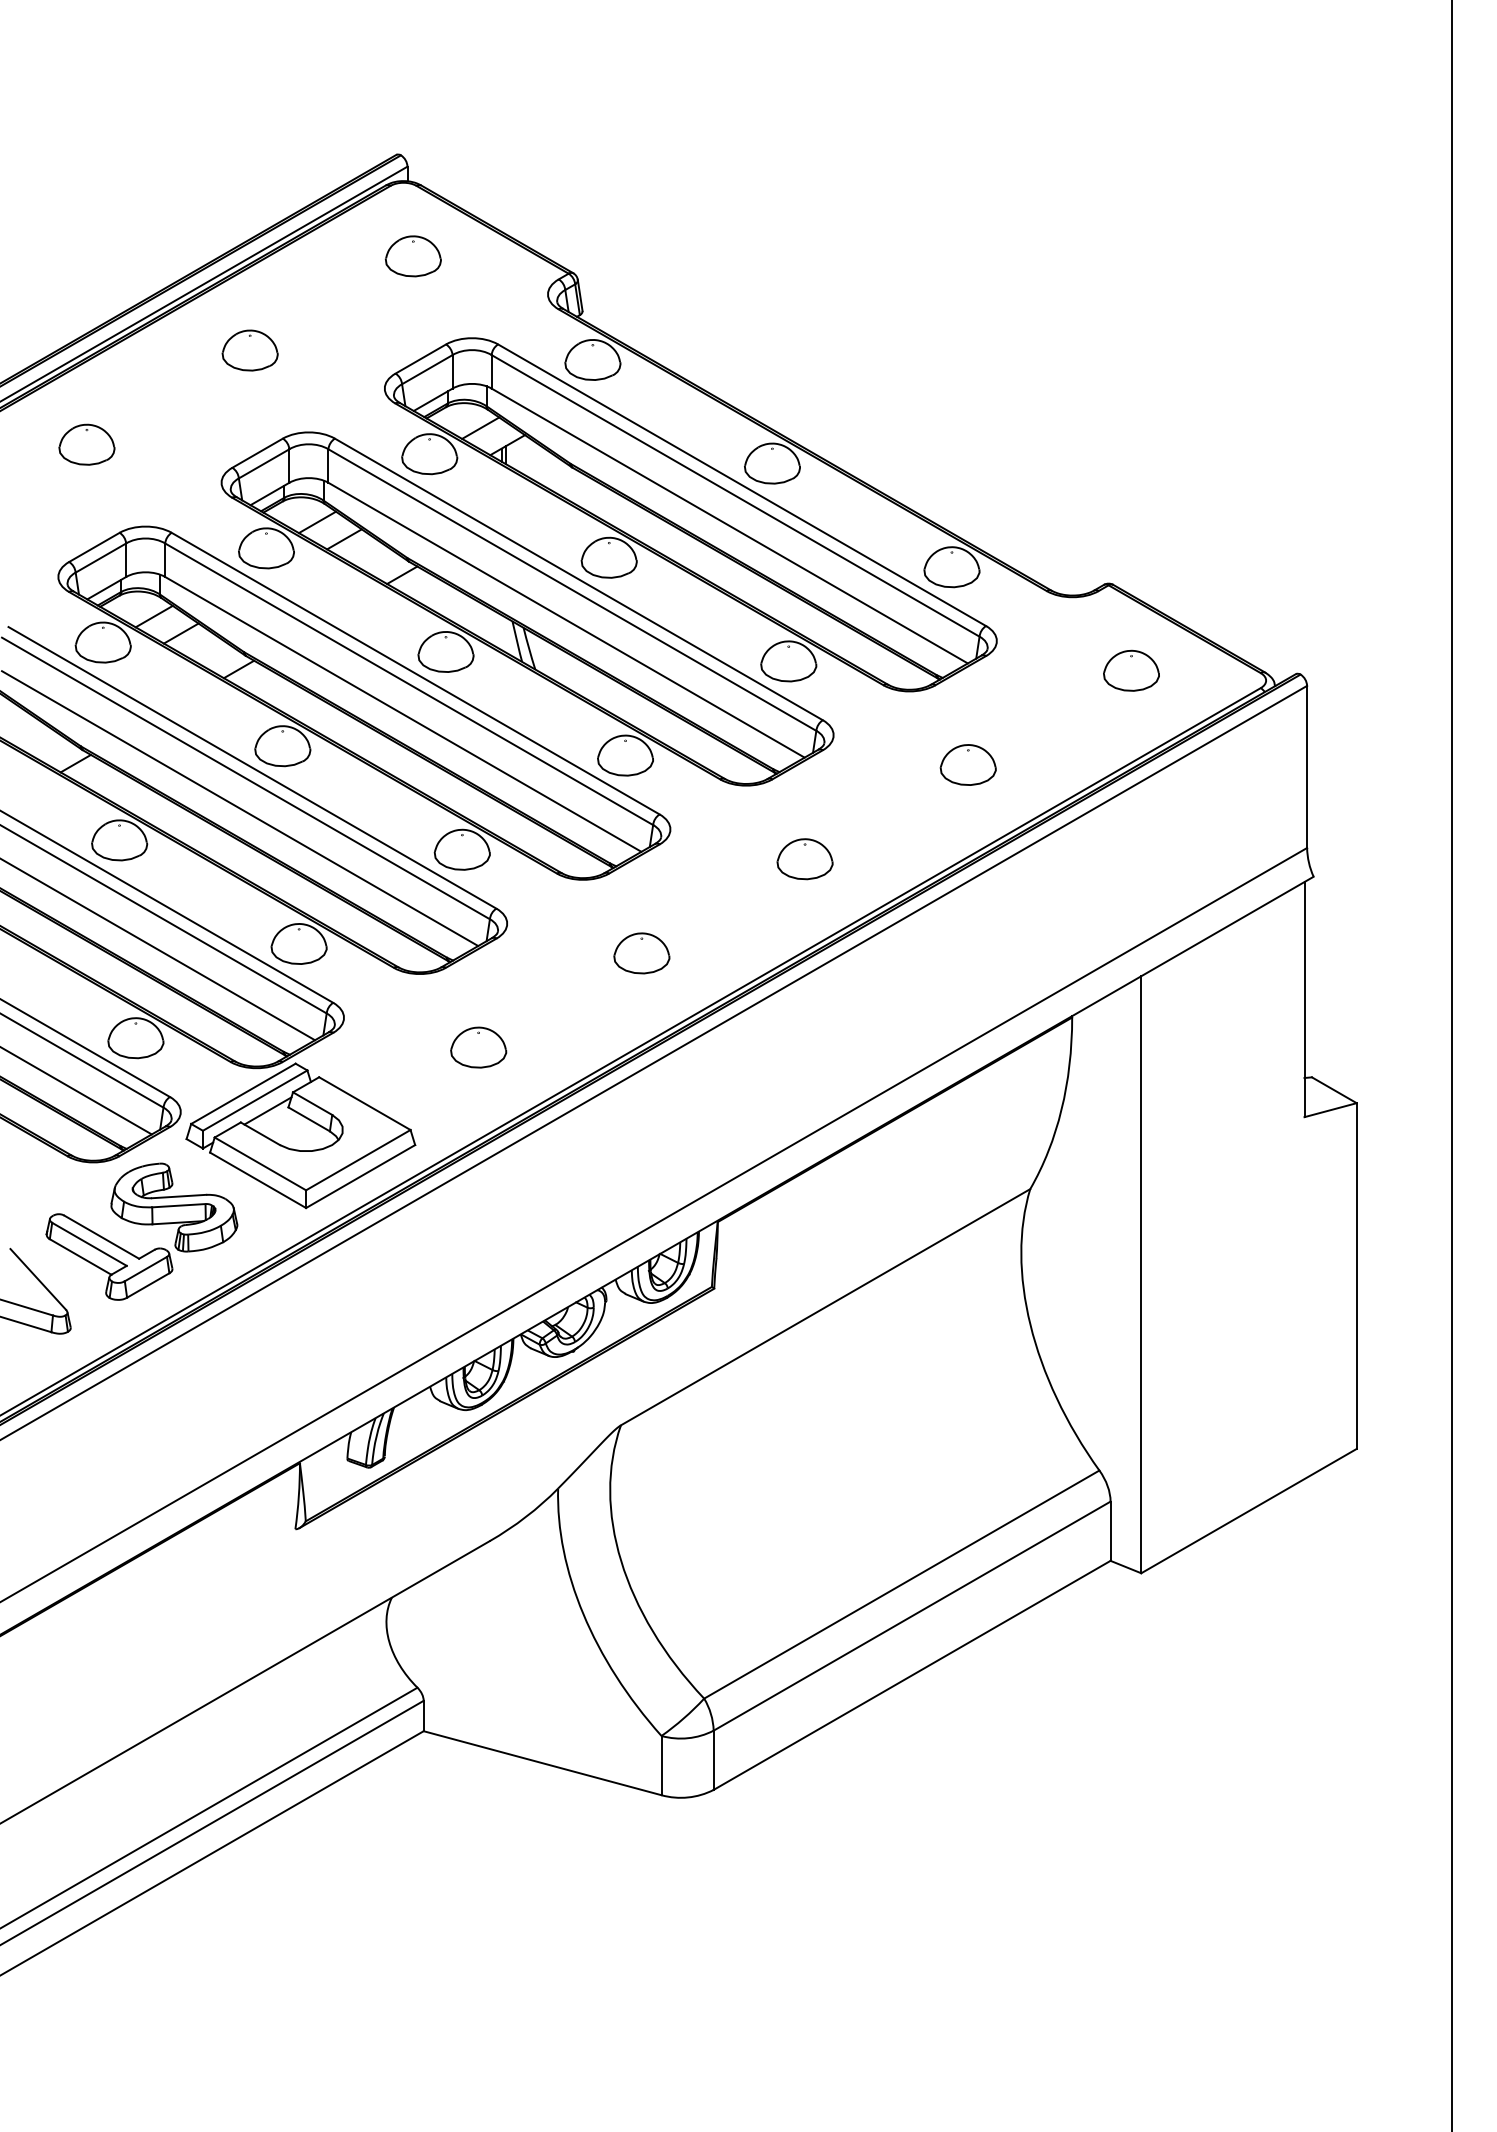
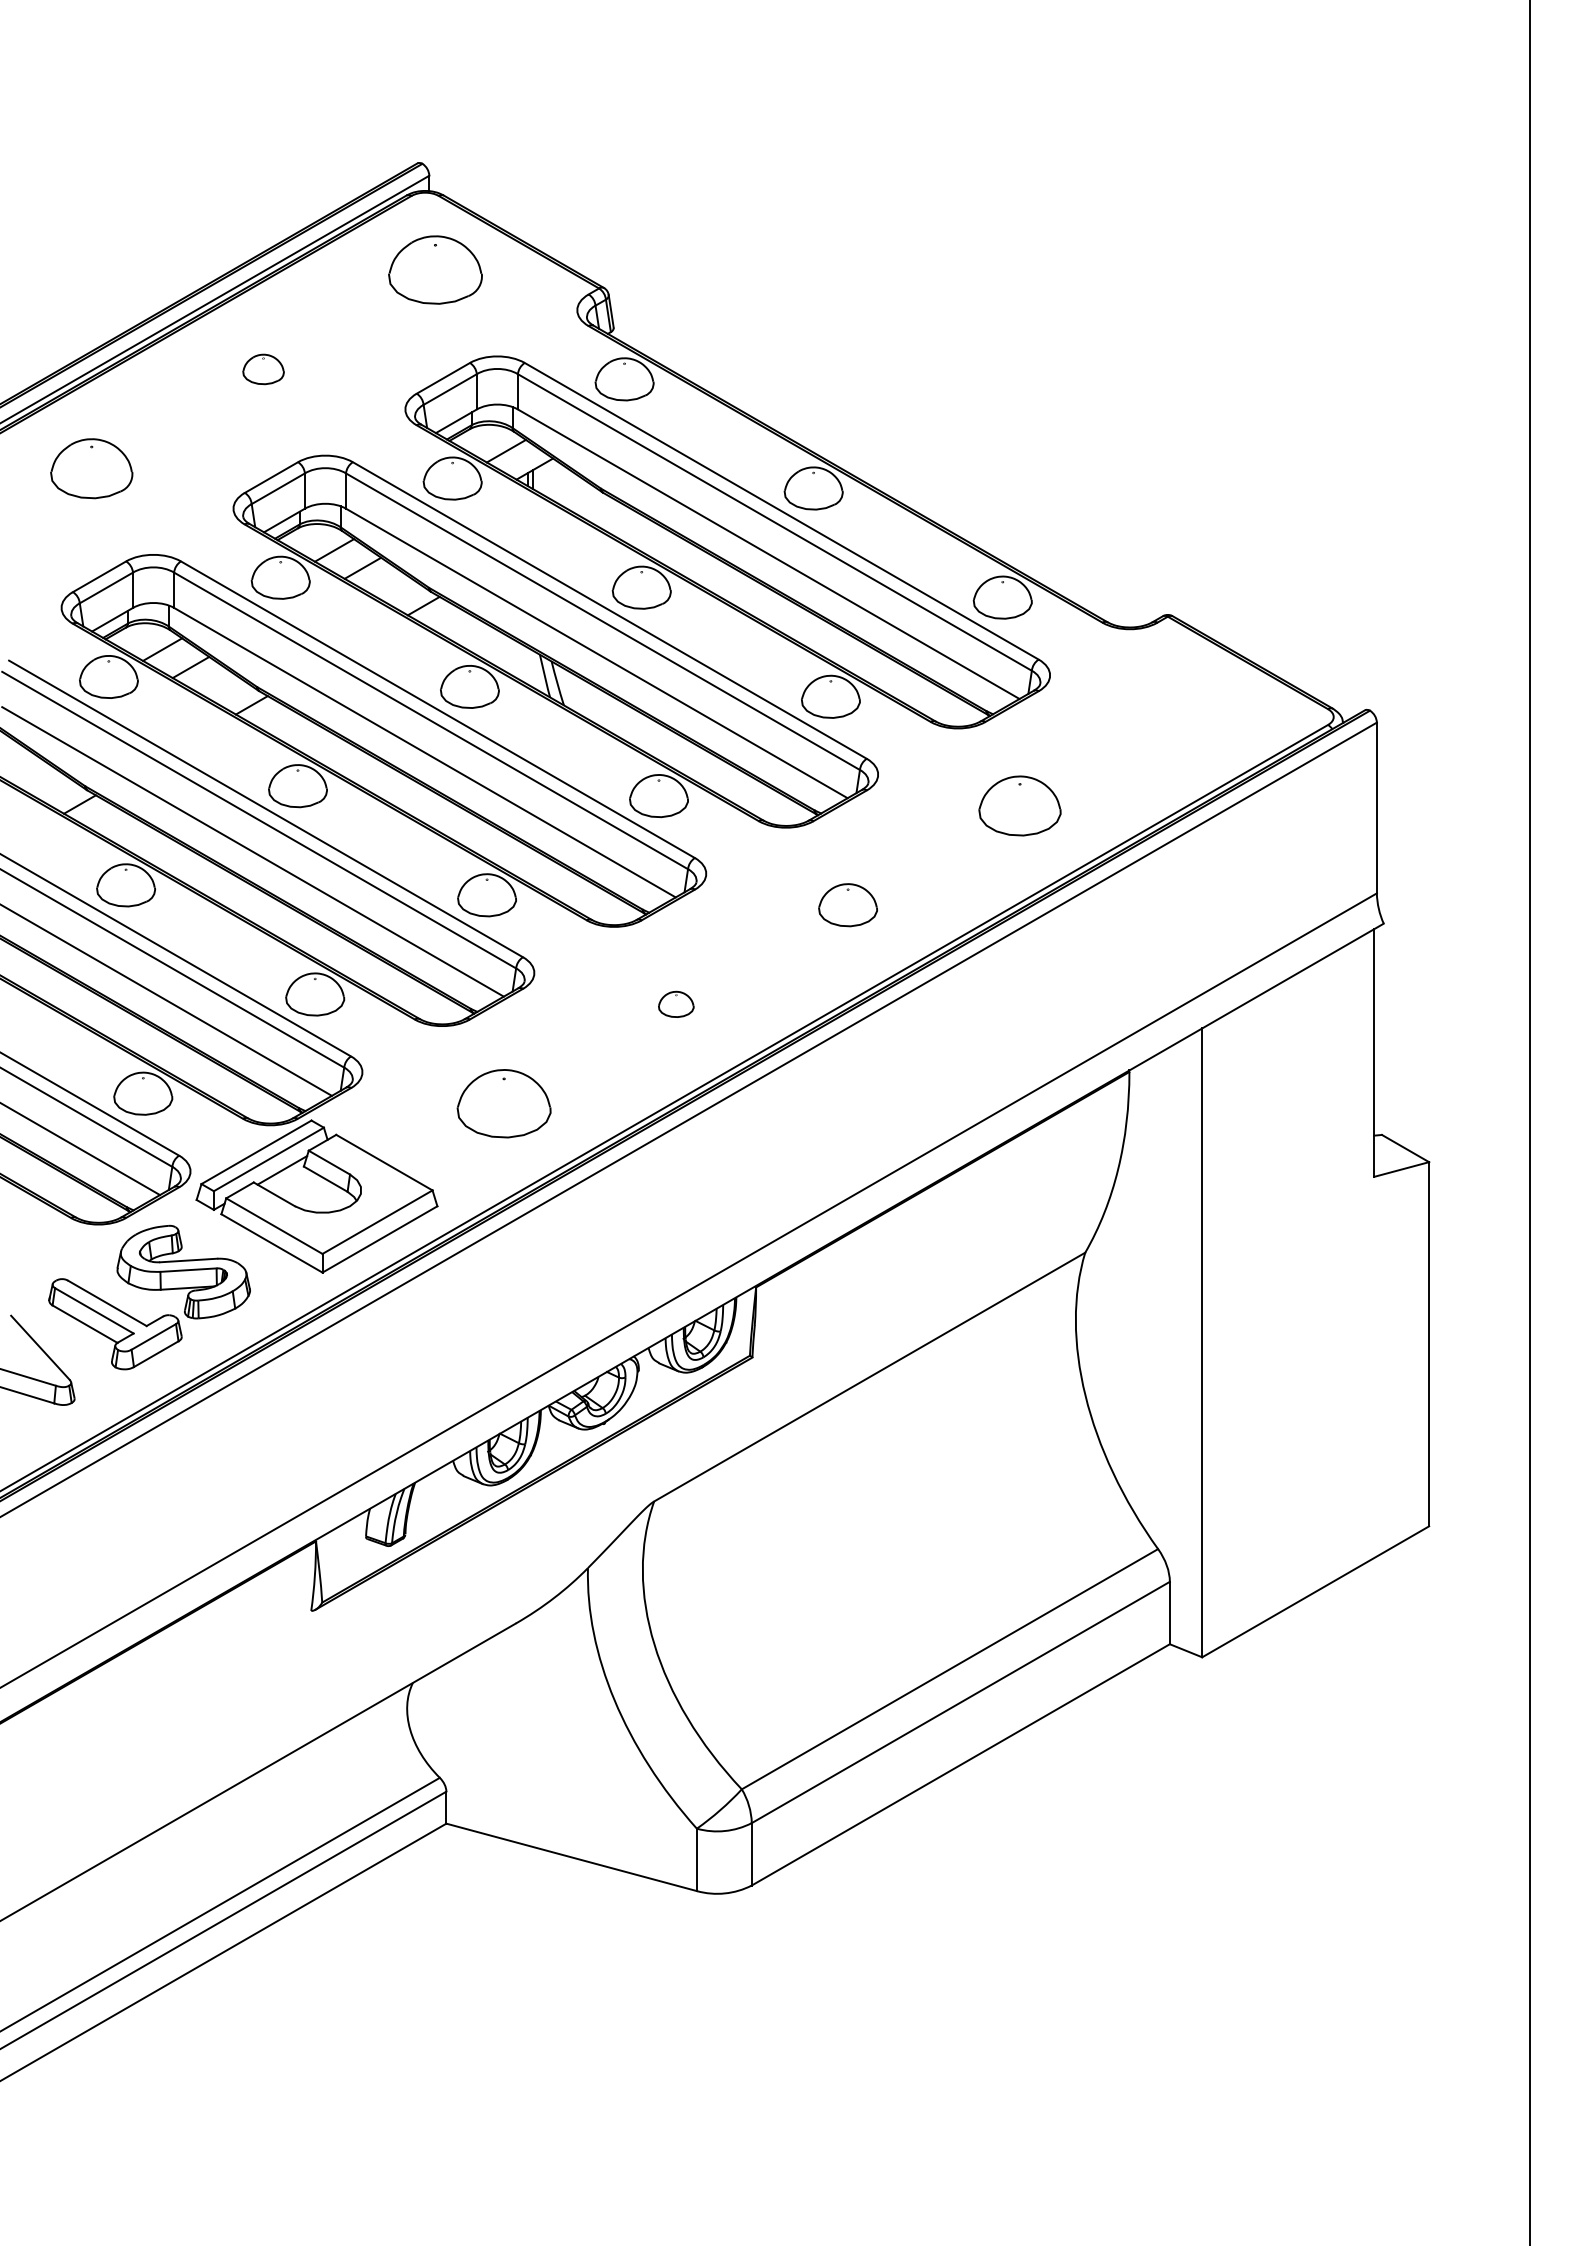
part: (413, 256) -> (435, 270), size x1.6
part: (250, 350) -> (263, 369), size x0.7
part: (86, 444) -> (91, 468), size x1.4
part: (1131, 670) -> (1191, 706), removed
part: (967, 764) -> (1019, 805), size x1.4
part: (642, 953) -> (676, 1004), size x0.6
part: (478, 1047) -> (504, 1103), size x1.6

